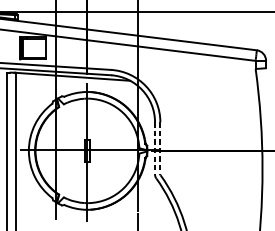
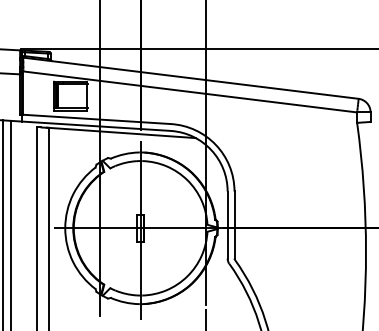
line: (154, 148) -> (227, 225), dashed -> solid
line: (160, 148) -> (234, 225), dashed -> solid

